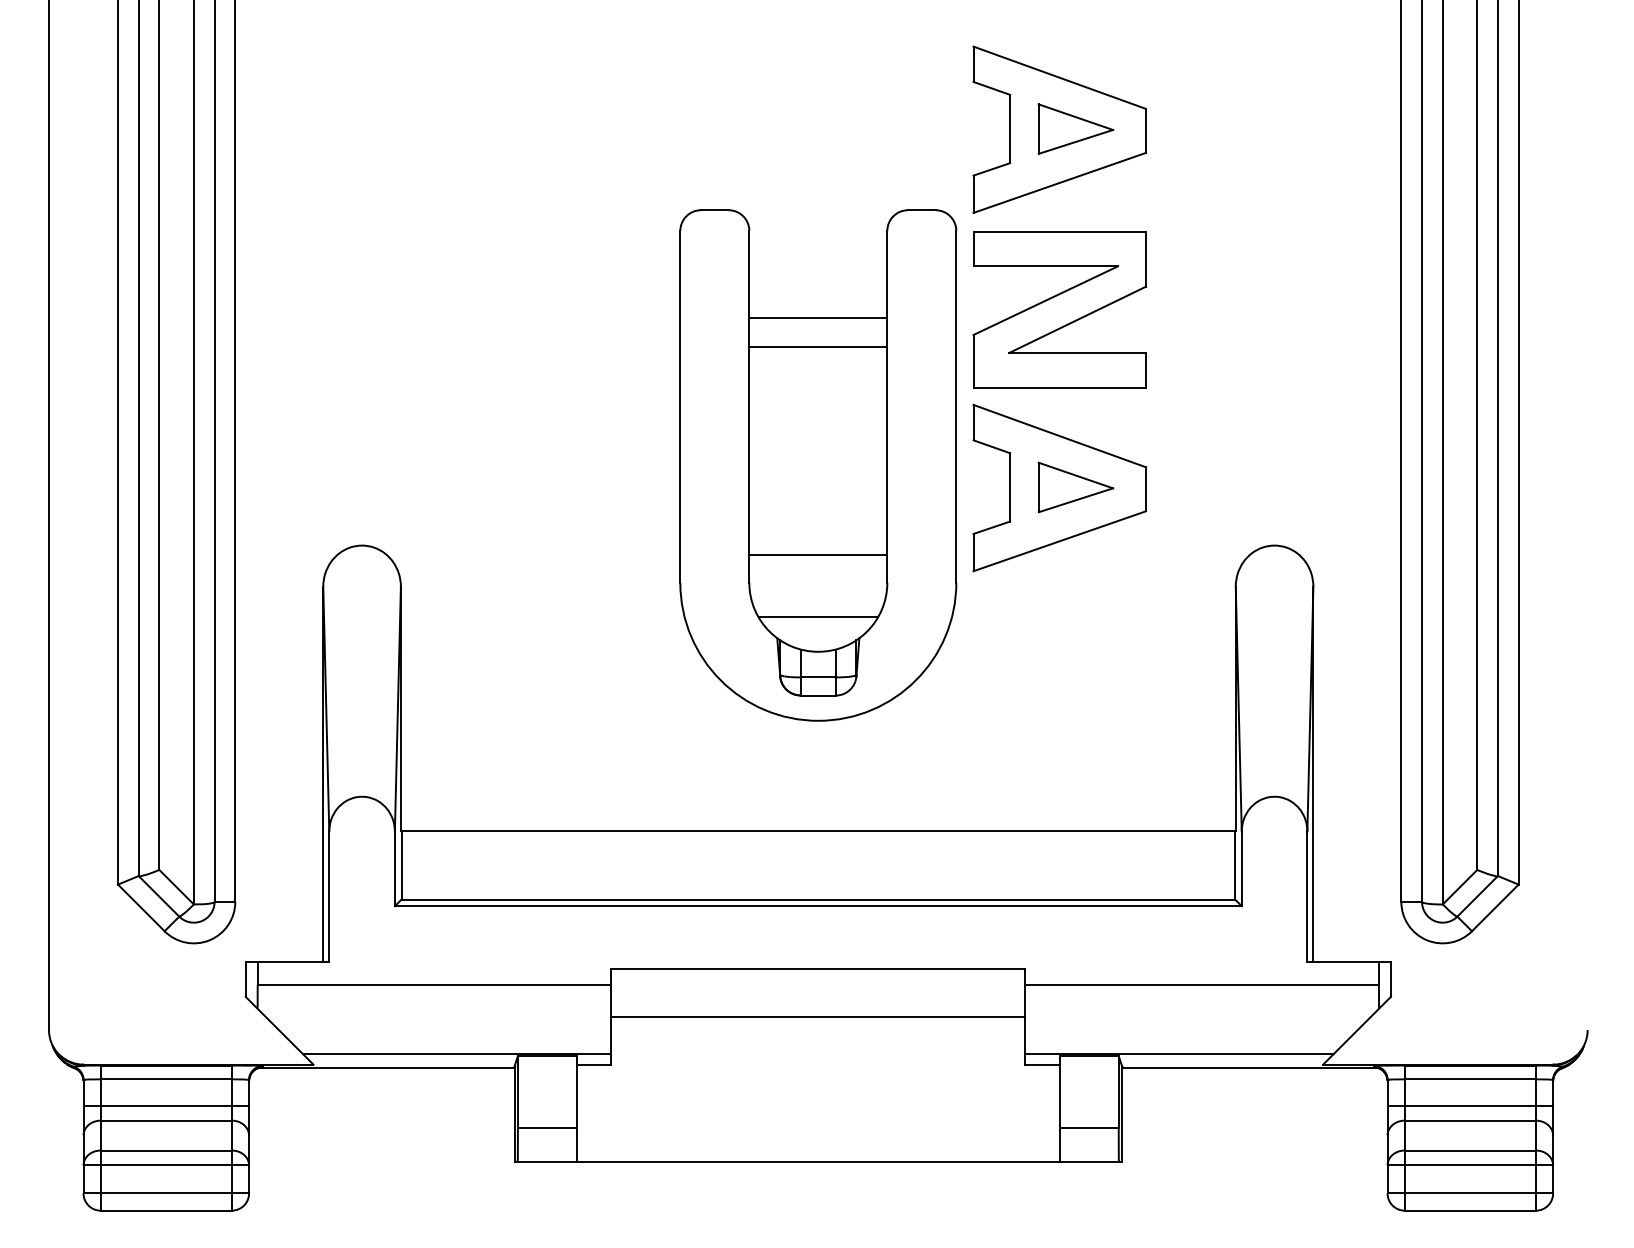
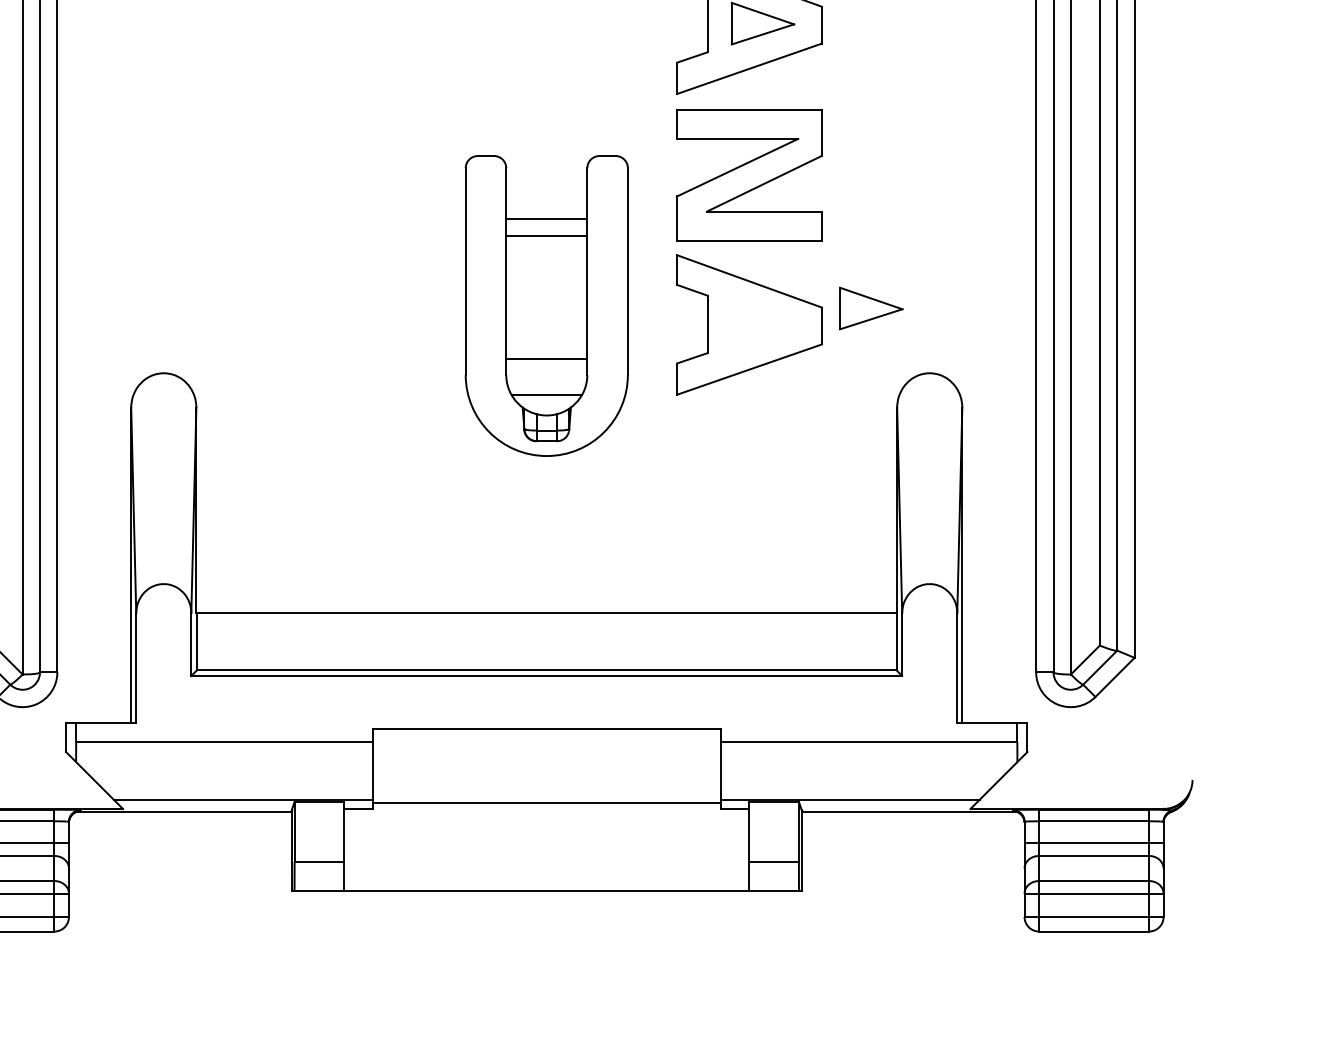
part: (818, 465) -> (546, 306), size x0.7
part: (1075, 487) -> (870, 308), moved
line: (818, 1017) -> (546, 802), moved

